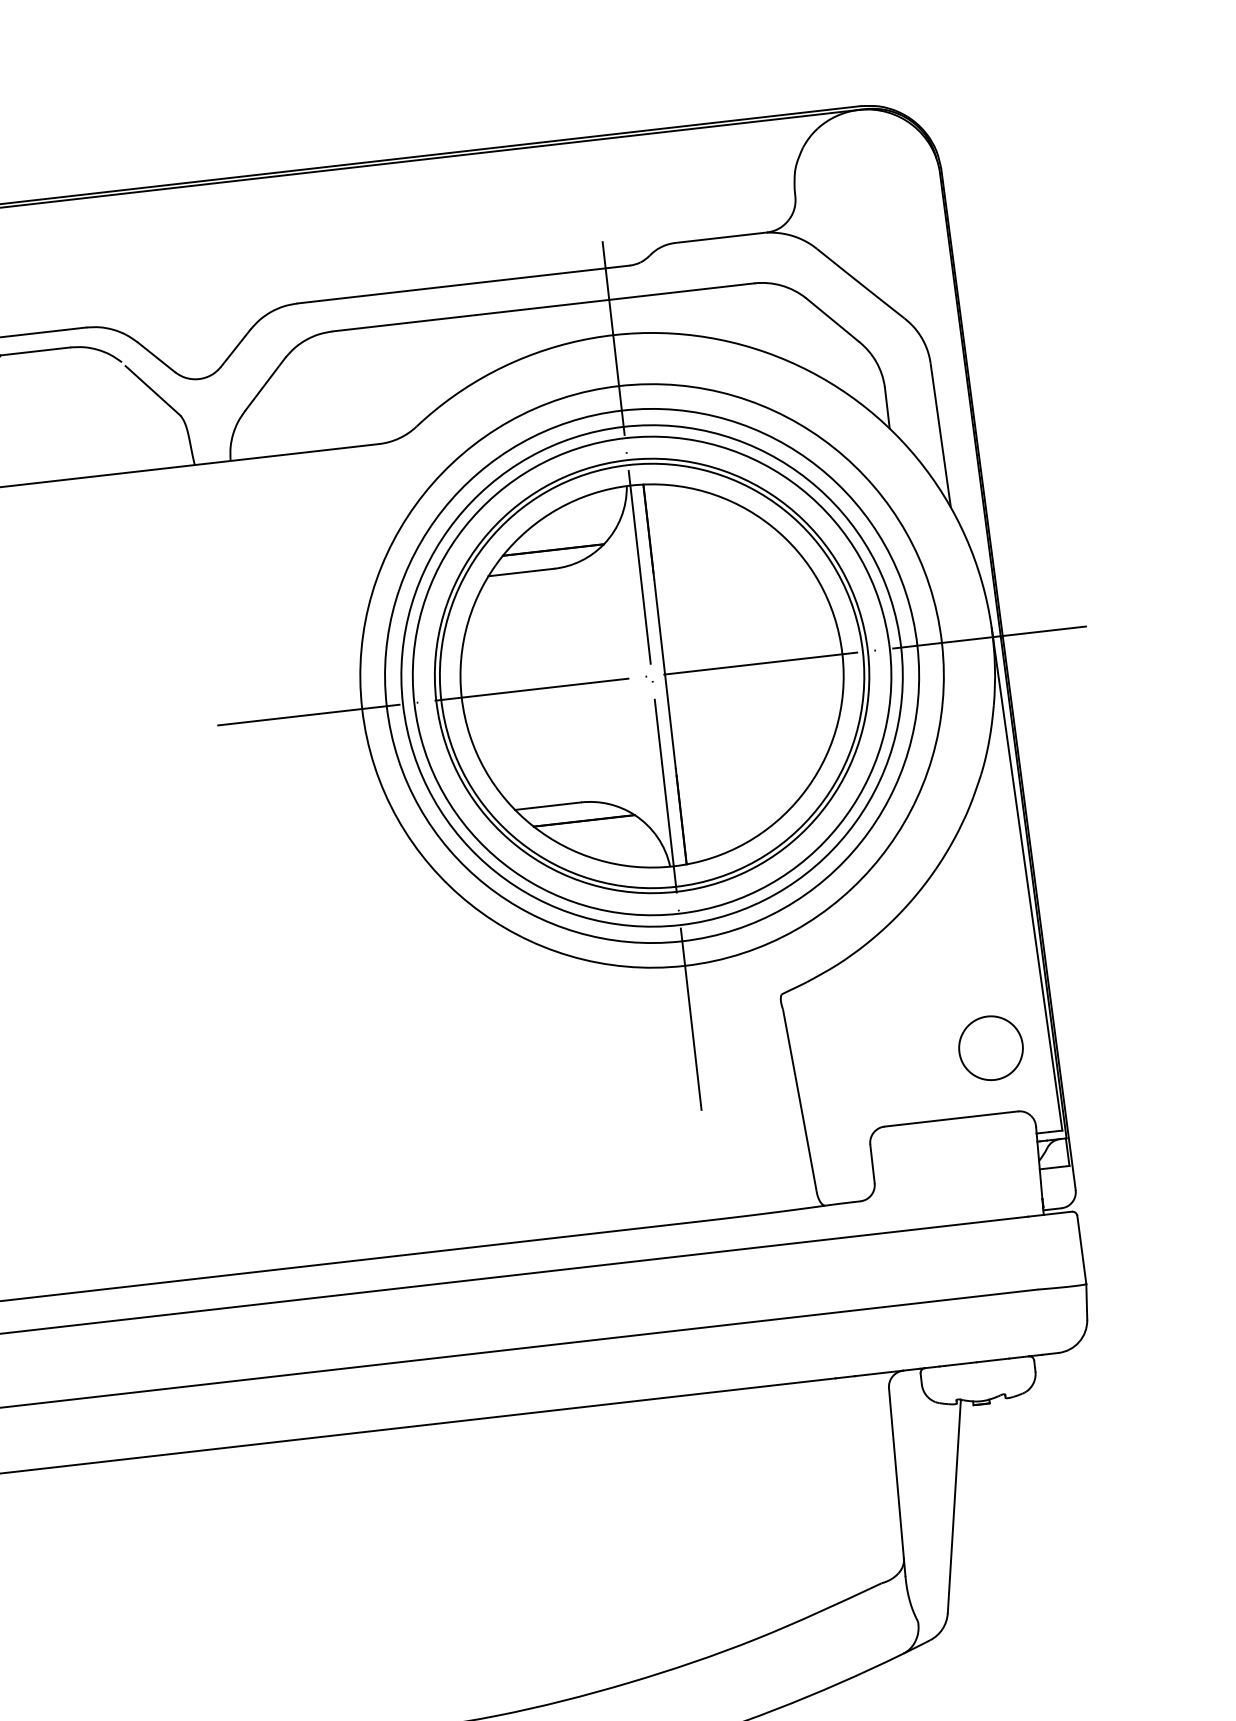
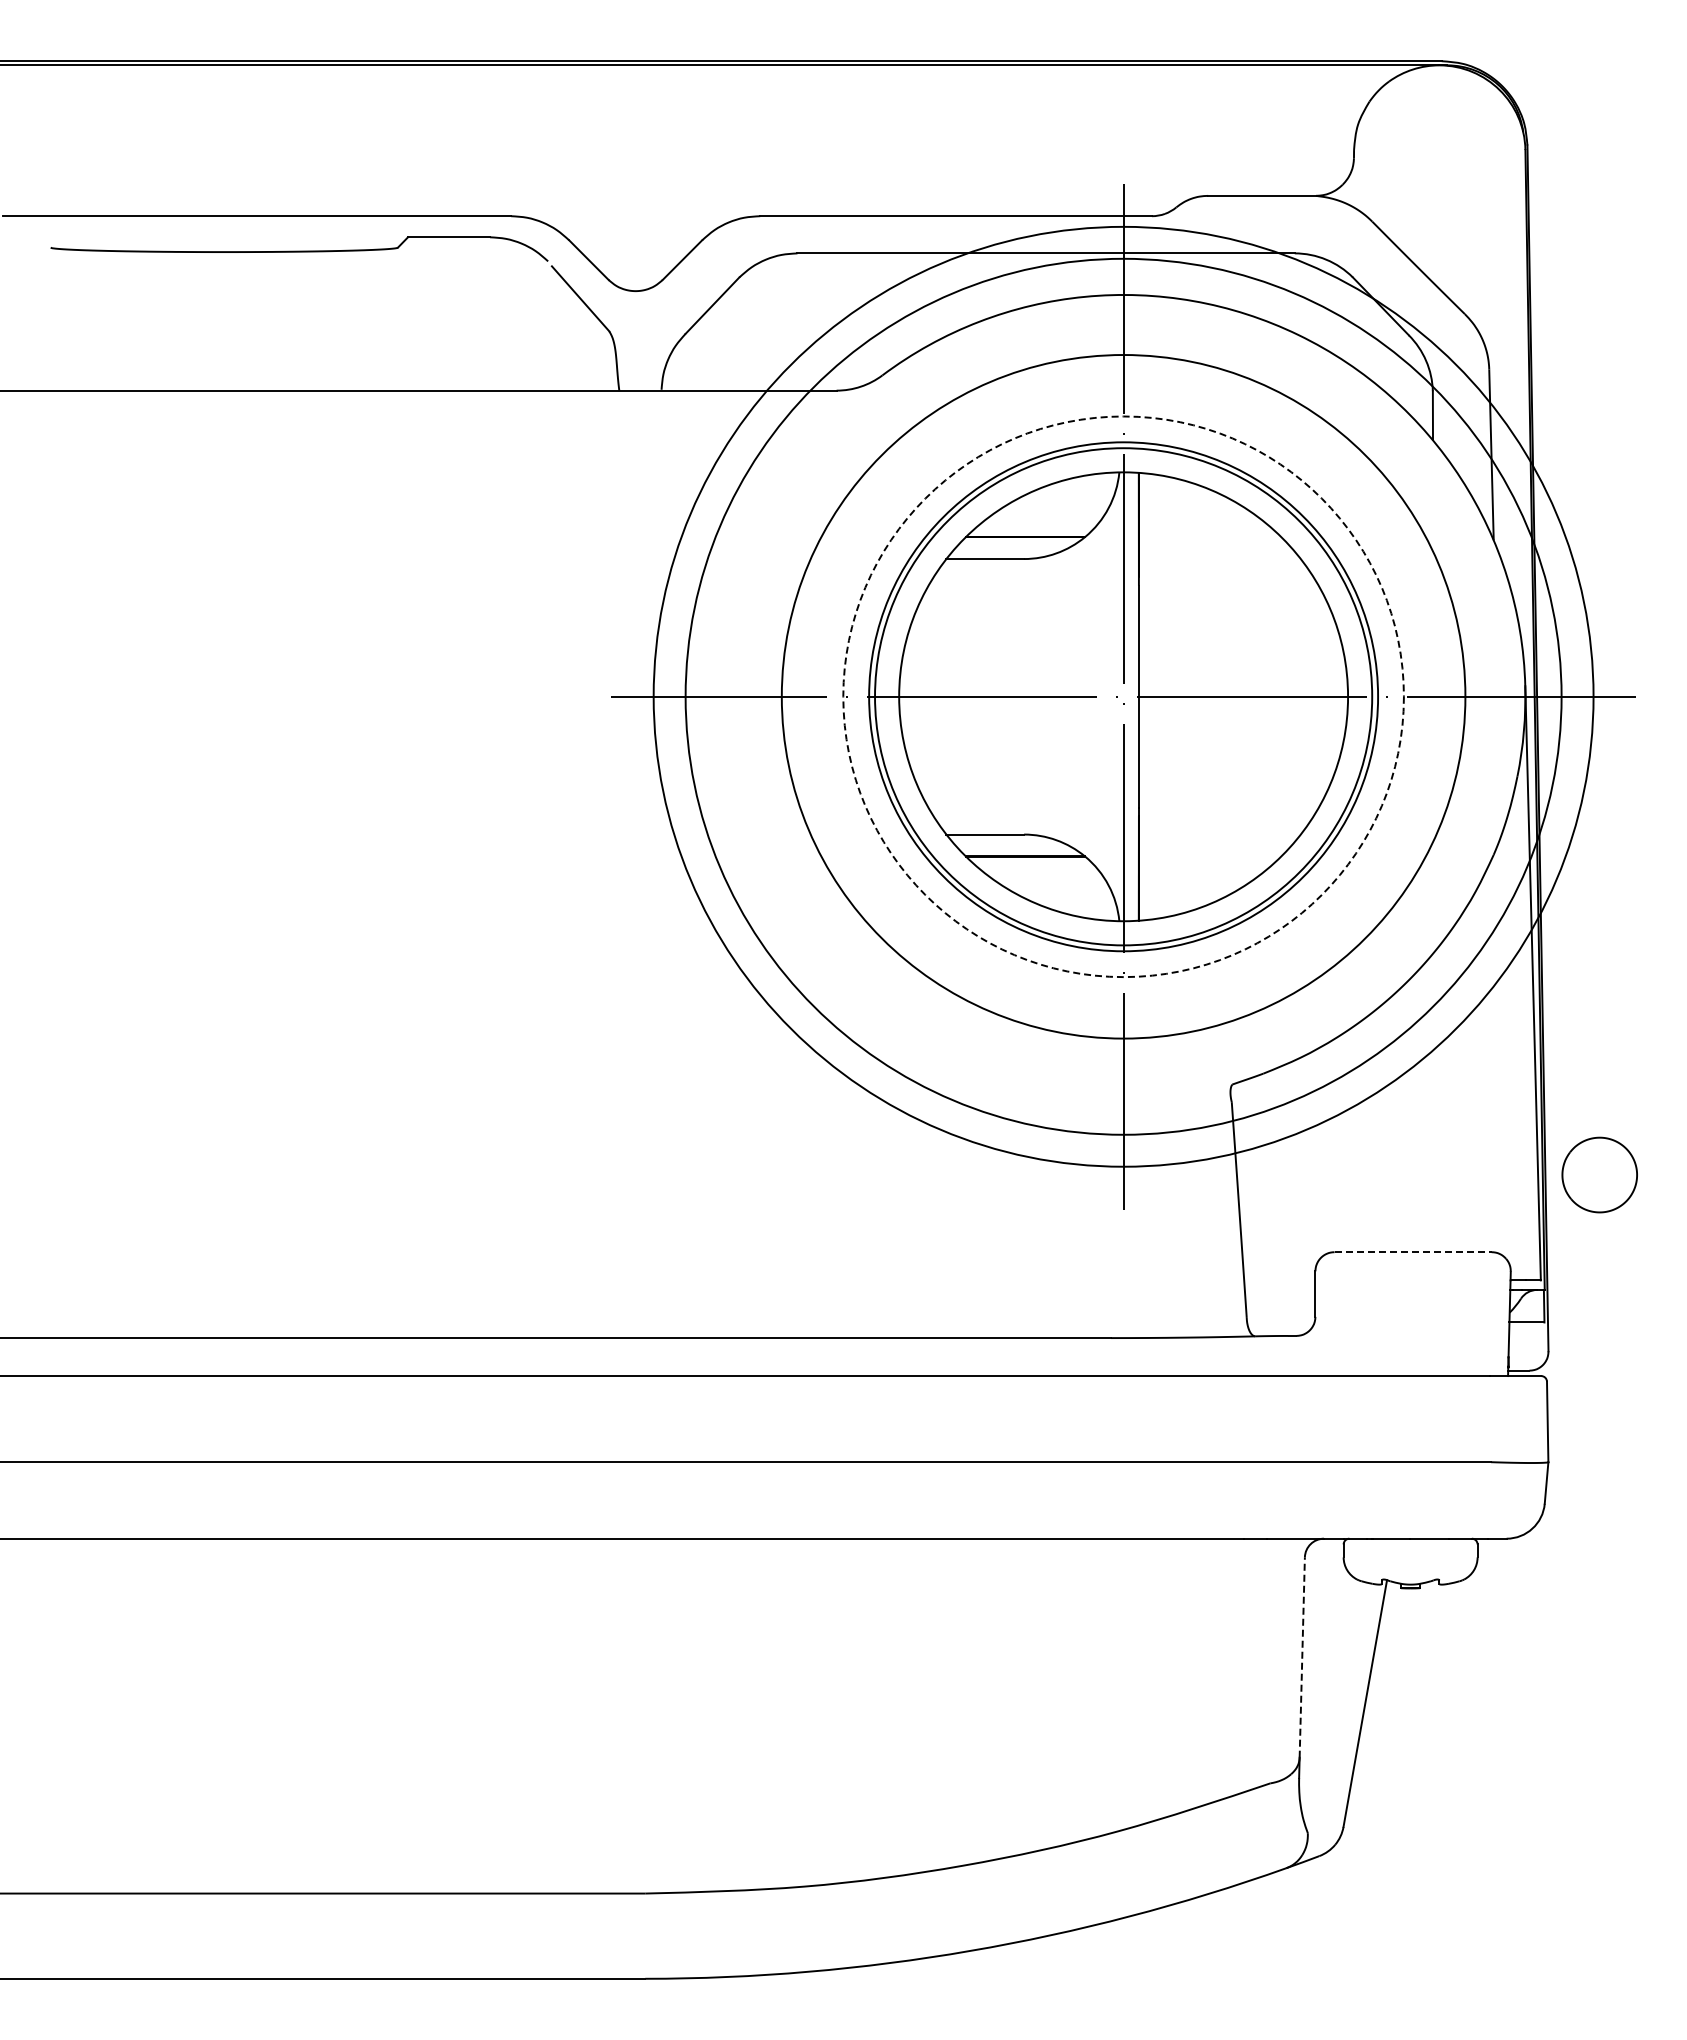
circle: (651, 675) -> (1123, 696), size x1.4
circle: (651, 675) -> (1123, 696), size x1.6
circle: (651, 675) -> (1123, 696), solid -> dashed
part: (990, 1047) -> (1599, 1174), moved
line: (951, 1119) -> (1413, 1252), solid -> dashed
line: (896, 1473) -> (1302, 1657), solid -> dashed

